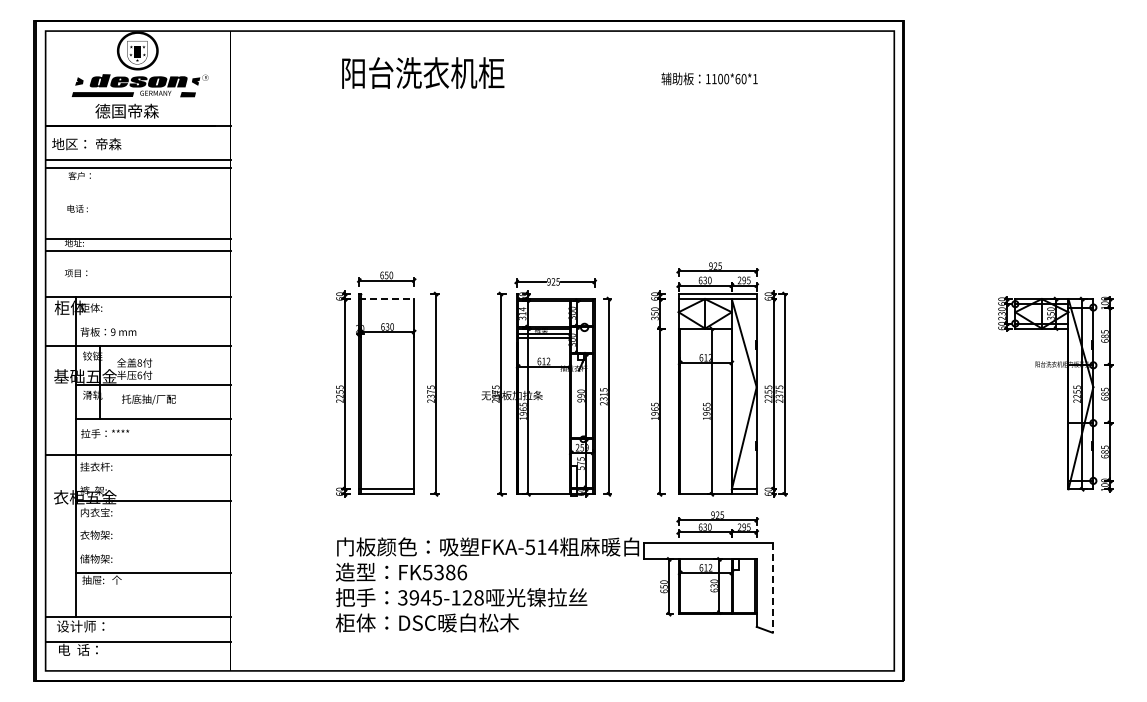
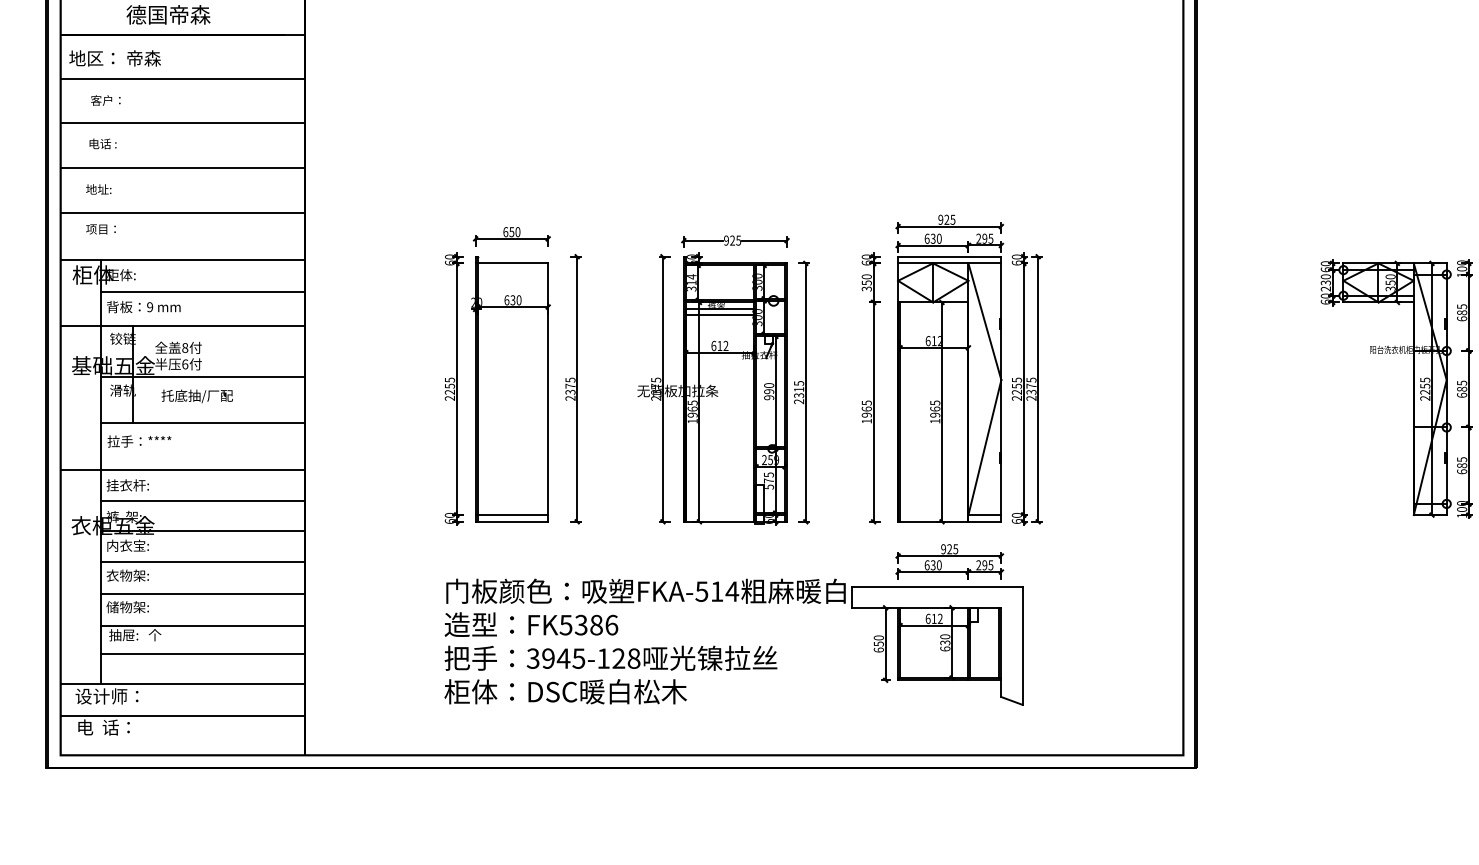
line: (138, 167) -> (183, 122), moved
line: (137, 238) -> (182, 212), moved
line: (137, 250) -> (182, 167), moved
line: (387, 299) -> (512, 263), dashed -> solid
line: (153, 320) -> (203, 291), added
line: (153, 478) -> (203, 500), added
line: (153, 524) -> (203, 561), added
line: (153, 549) -> (203, 594), added
line: (772, 588) -> (1022, 646), dashed -> solid
line: (153, 594) -> (203, 654), added

